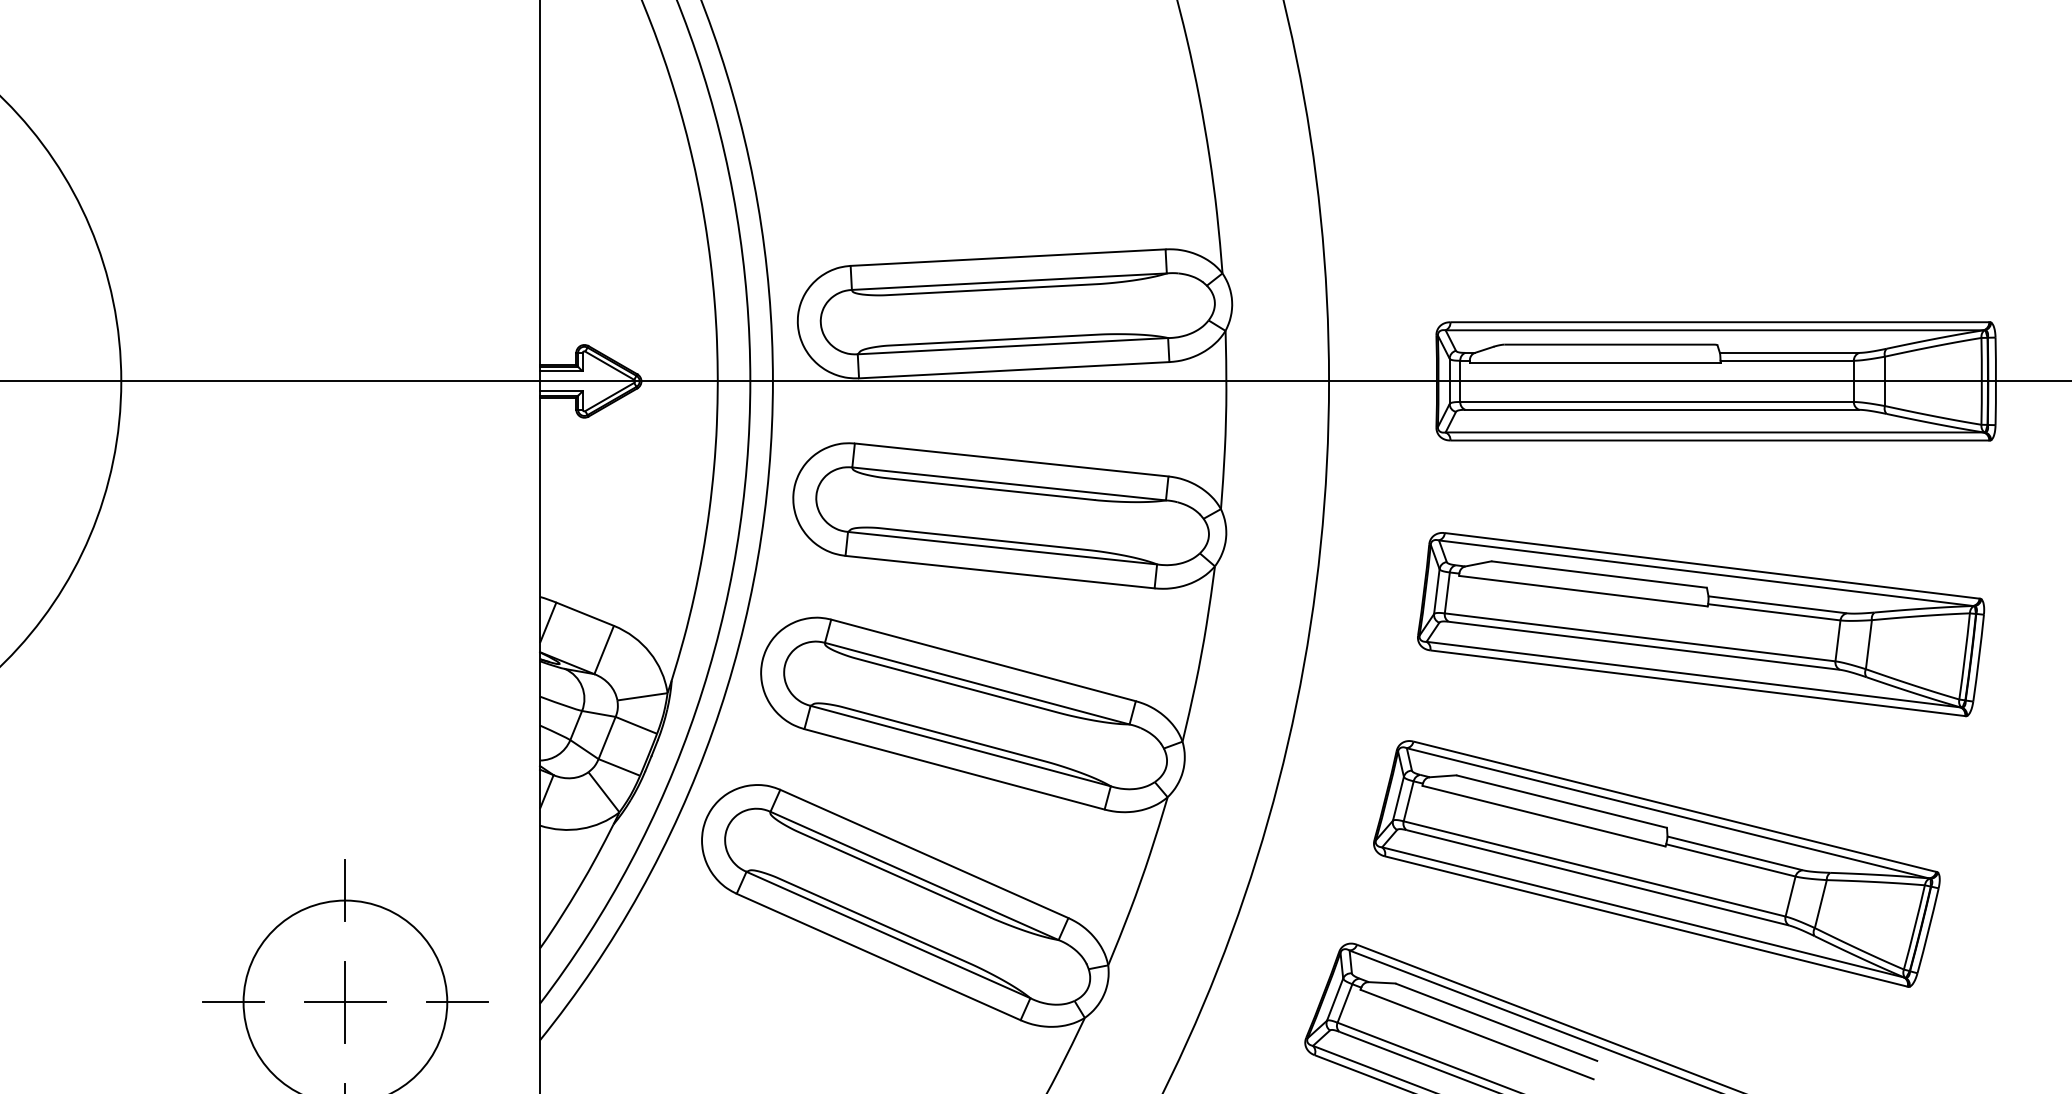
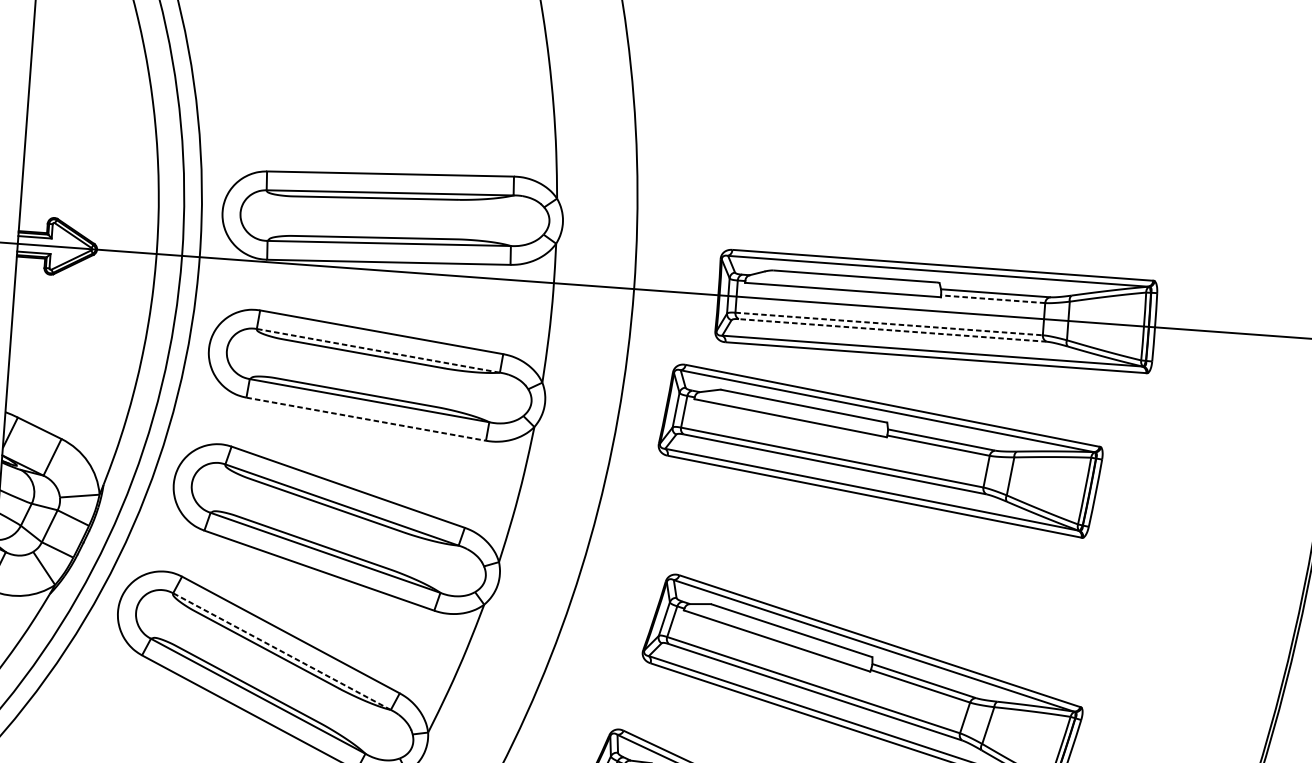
line: (1787, 360) -> (993, 299), solid -> dashed
line: (1657, 401) -> (889, 323), solid -> dashed
line: (1661, 409) -> (892, 330), solid -> dashed
line: (1009, 483) -> (378, 350), solid -> dashed
line: (1000, 572) -> (366, 419), solid -> dashed
part: (1701, 624) -> (880, 451), moved
line: (914, 875) -> (281, 651), solid -> dashed

